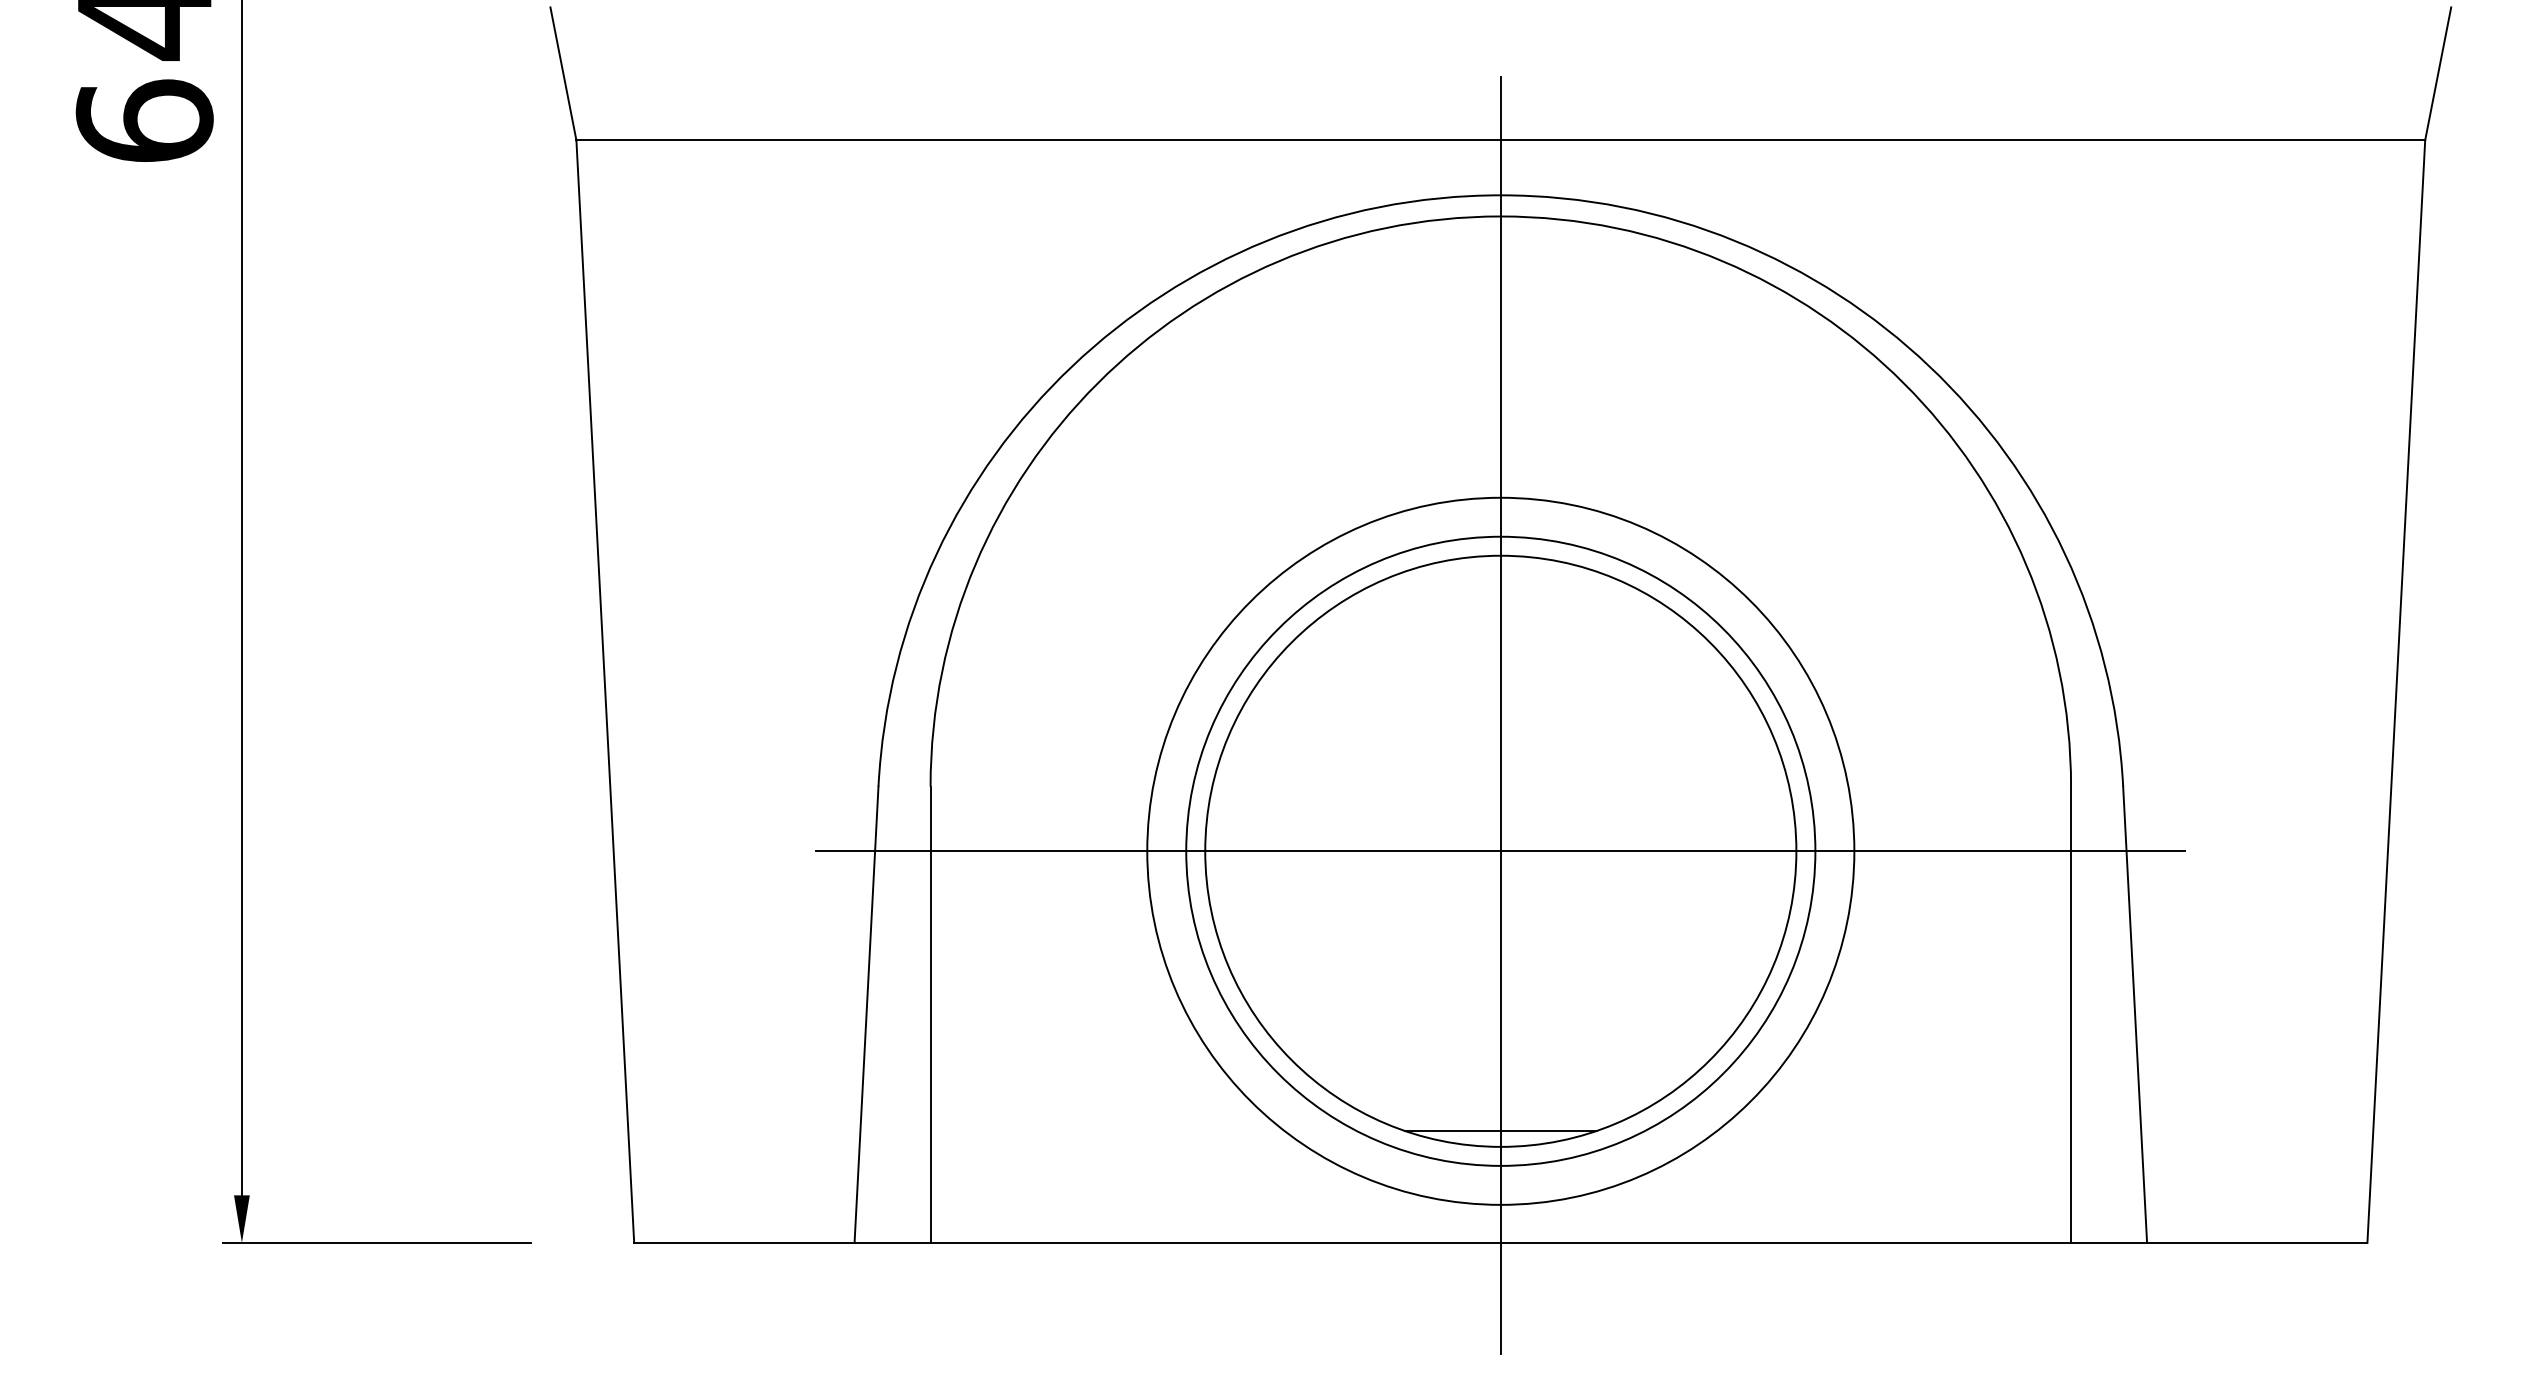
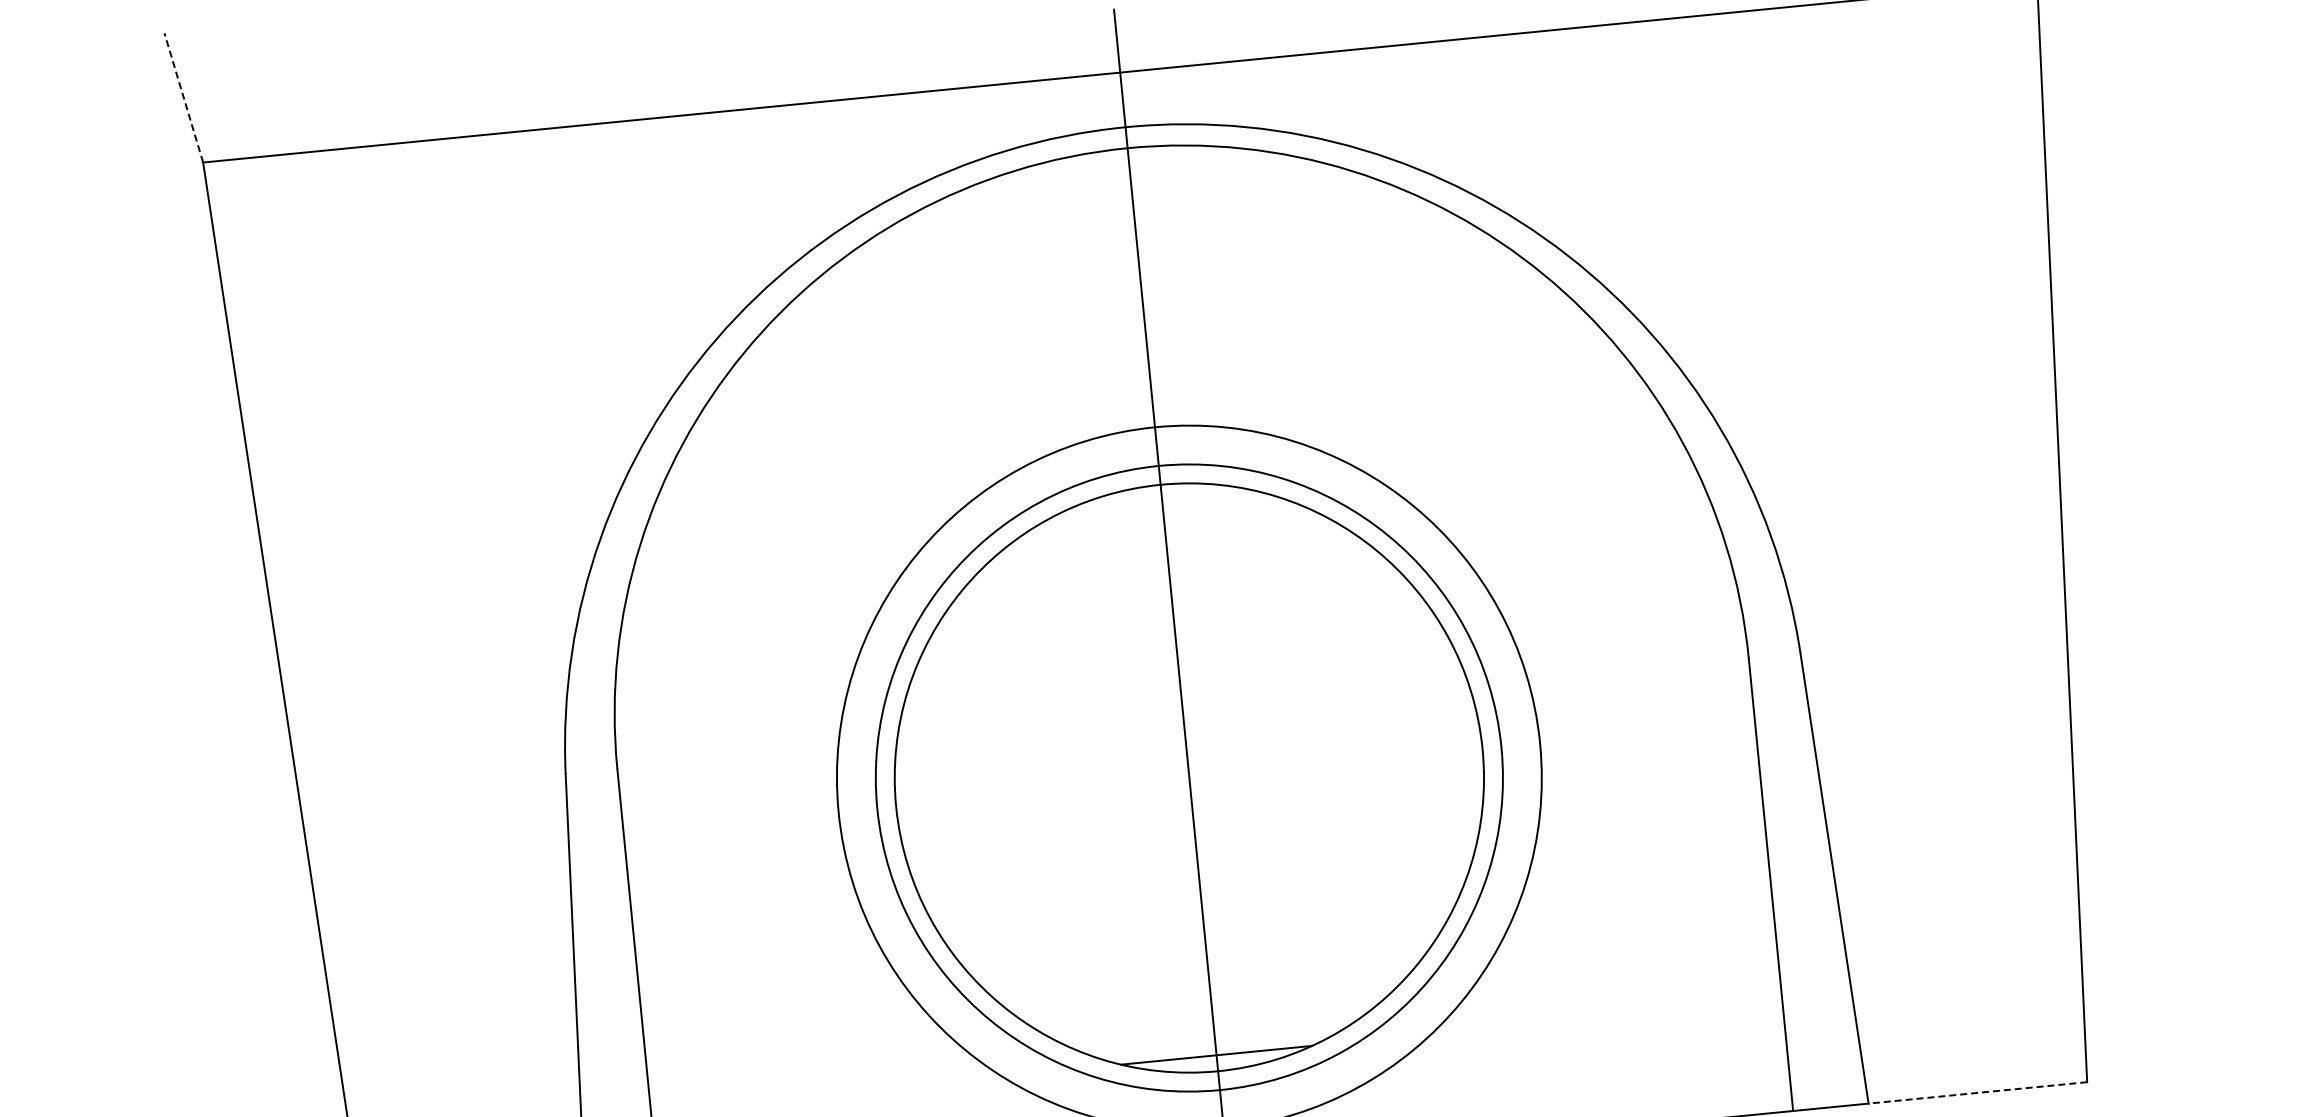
line: (563, 73) -> (183, 97), solid -> dashed
line: (1500, 851) -> (1189, 778), removed
line: (2256, 1242) -> (1977, 1092), solid -> dashed

